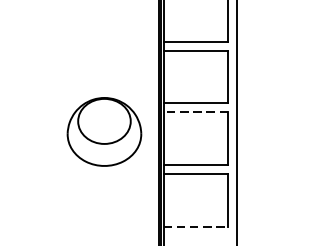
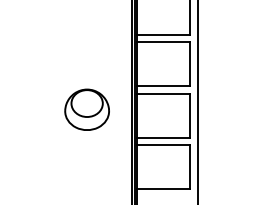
line: (195, 112) -> (163, 93), dashed -> solid
part: (103, 131) -> (86, 109), size x0.71
line: (195, 225) -> (163, 188), dashed -> solid

